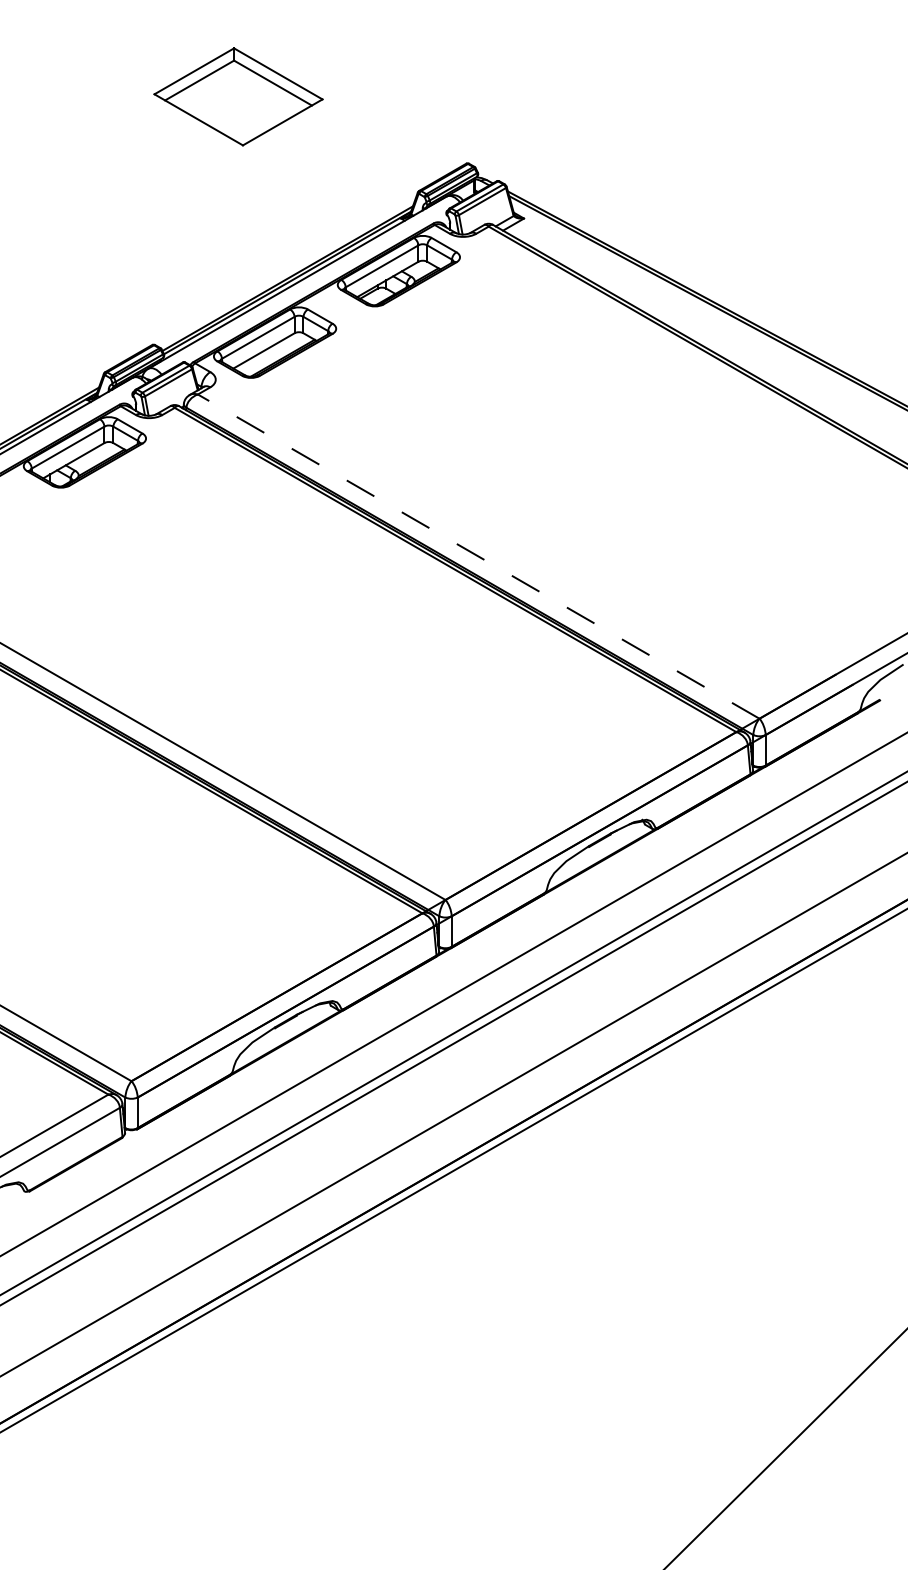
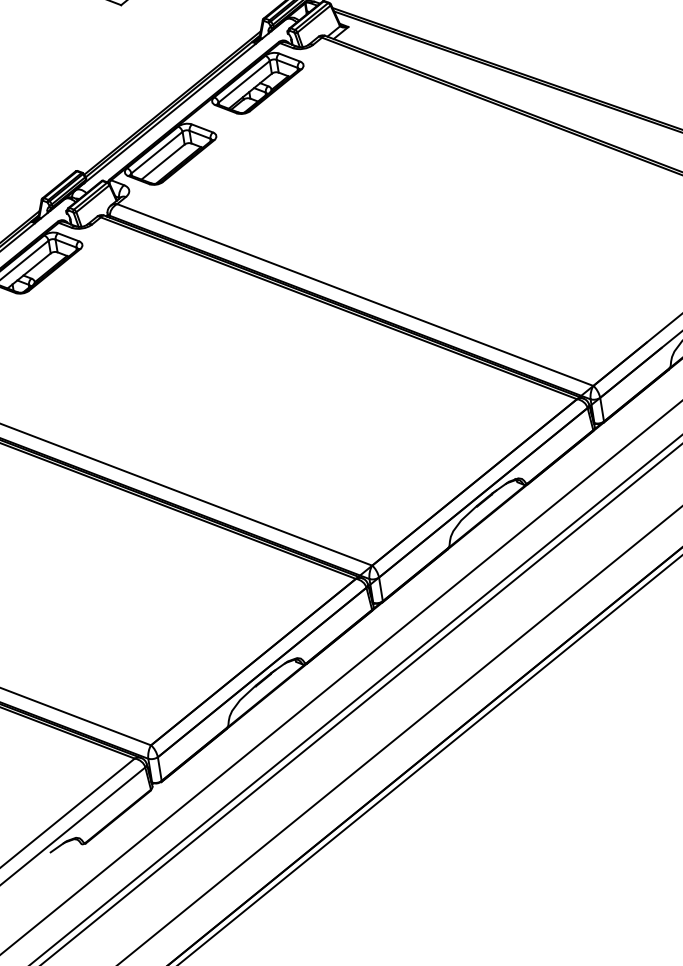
line: (478, 556) -> (355, 294), dashed -> solid

